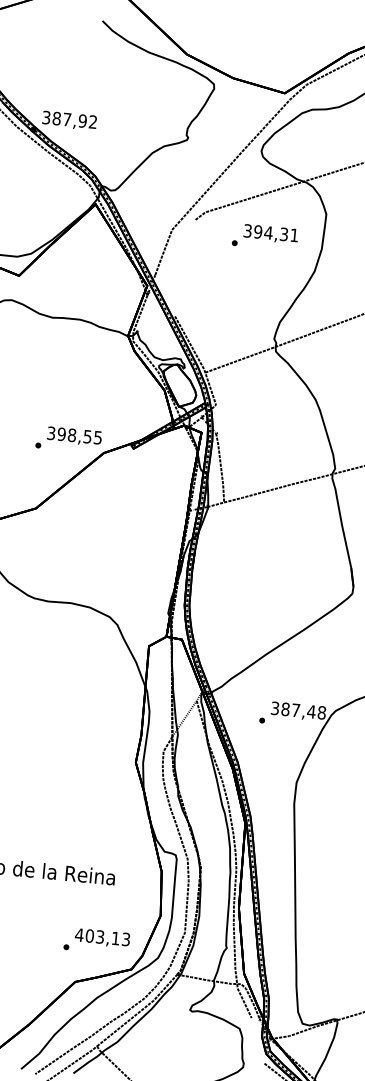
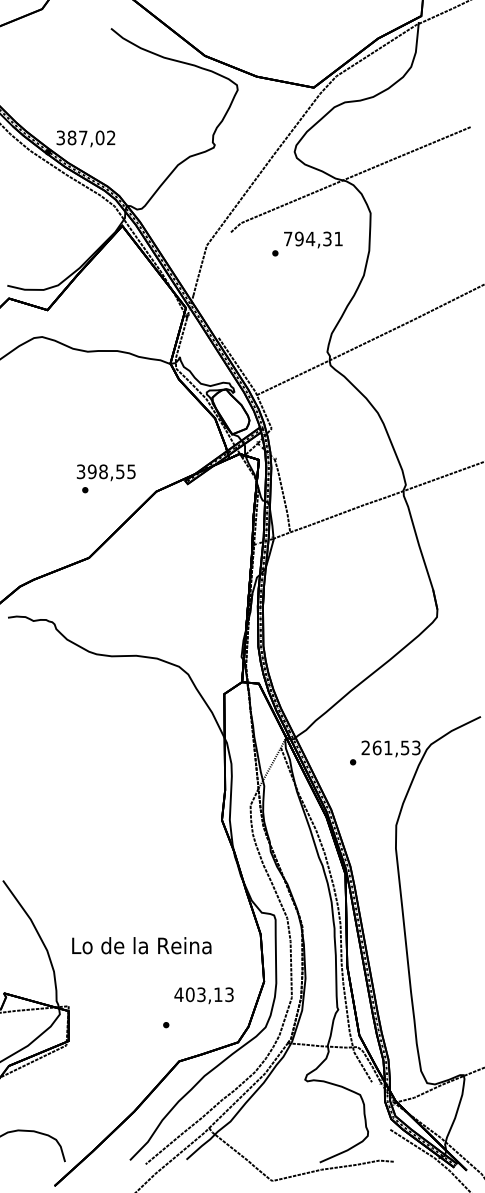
text: (82, 120) -> (99, 137), 387,92 -> 387,02
text: (248, 230) -> (288, 238), 394,31 -> 794,31
text: (73, 436) -> (105, 472), moved
text: (298, 710) -> (390, 747), 387,48 -> 261,53
text: (102, 937) -> (203, 995), moved

